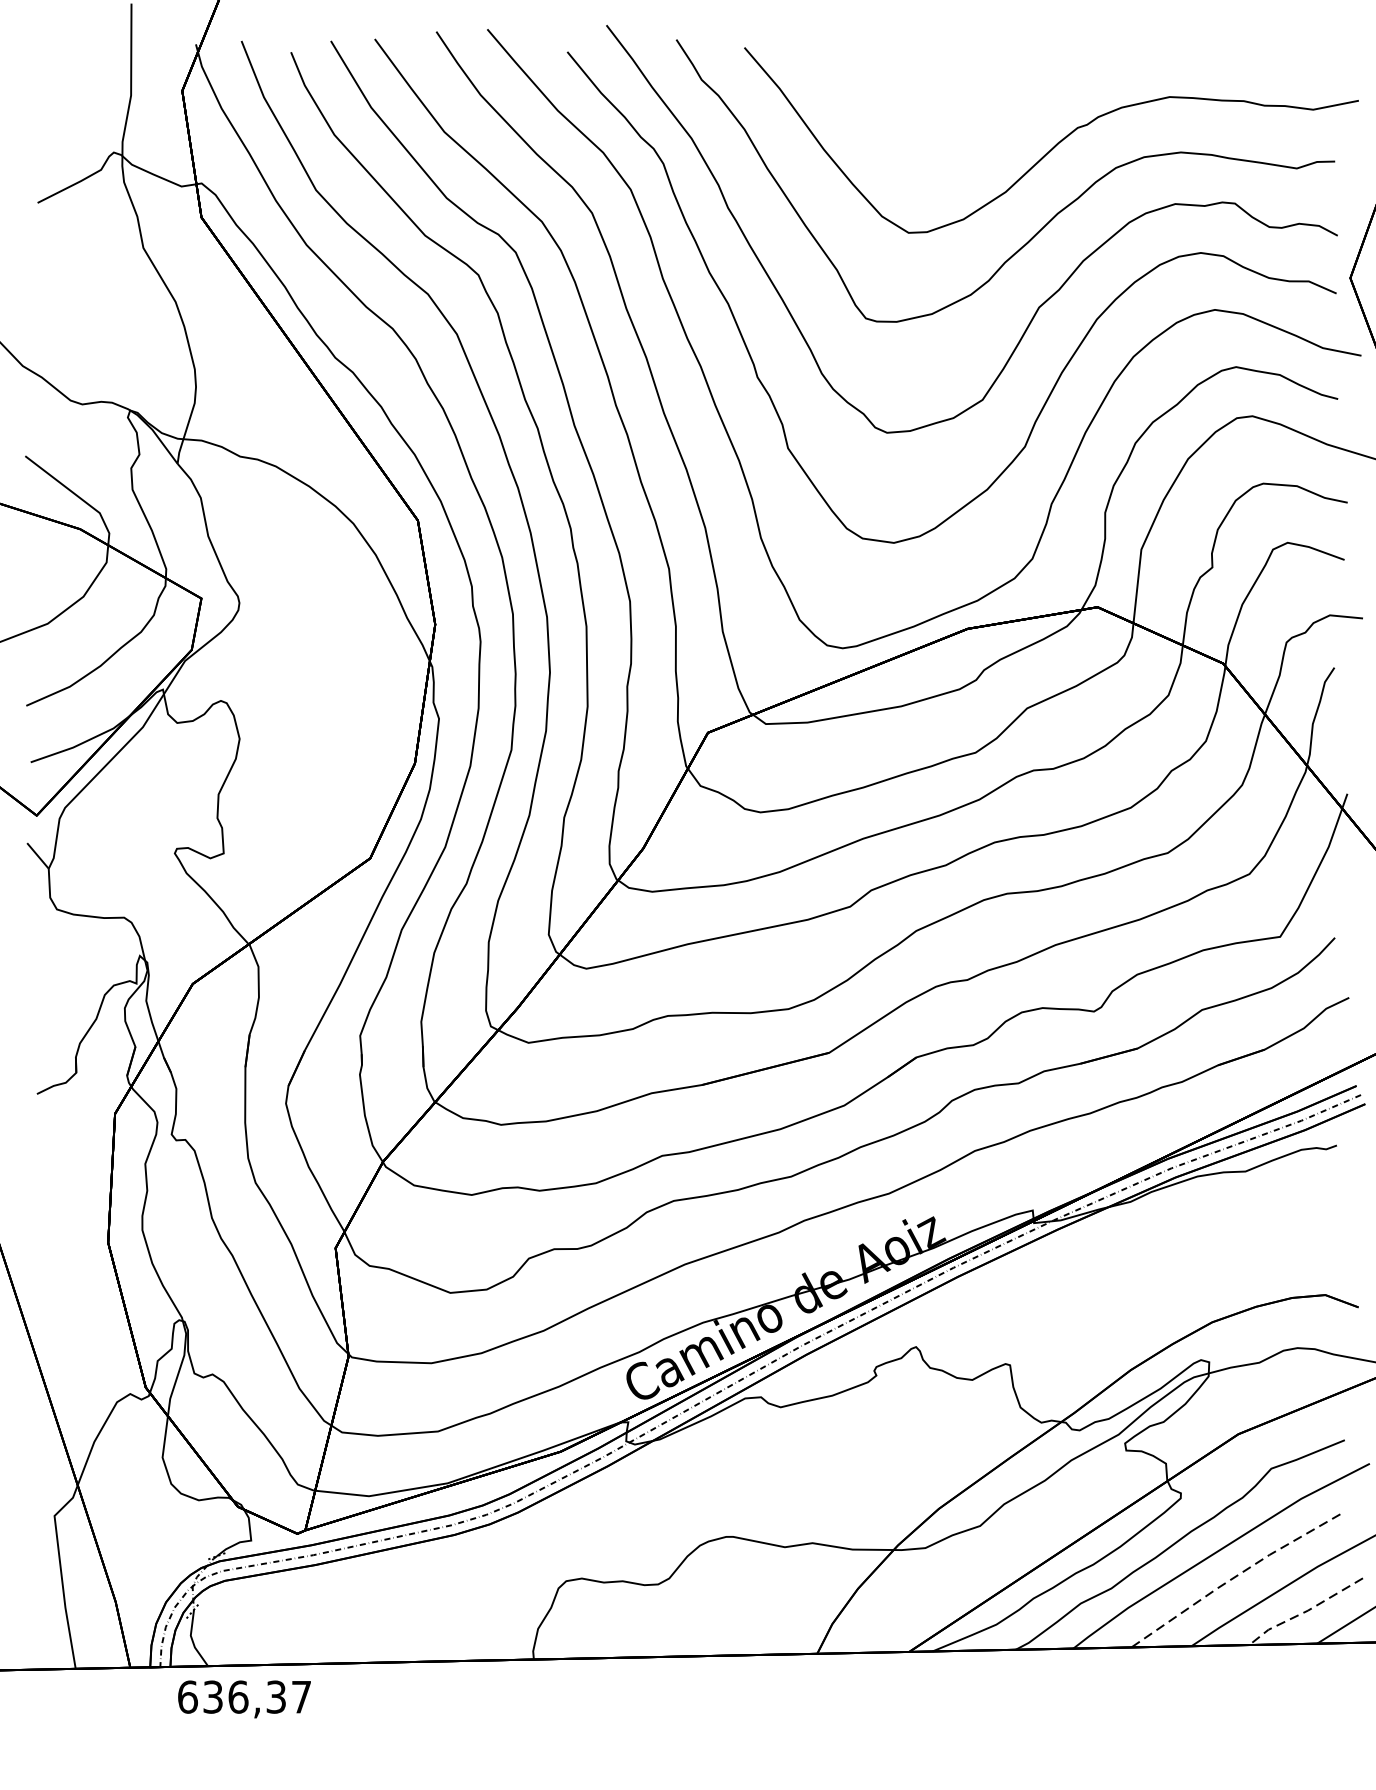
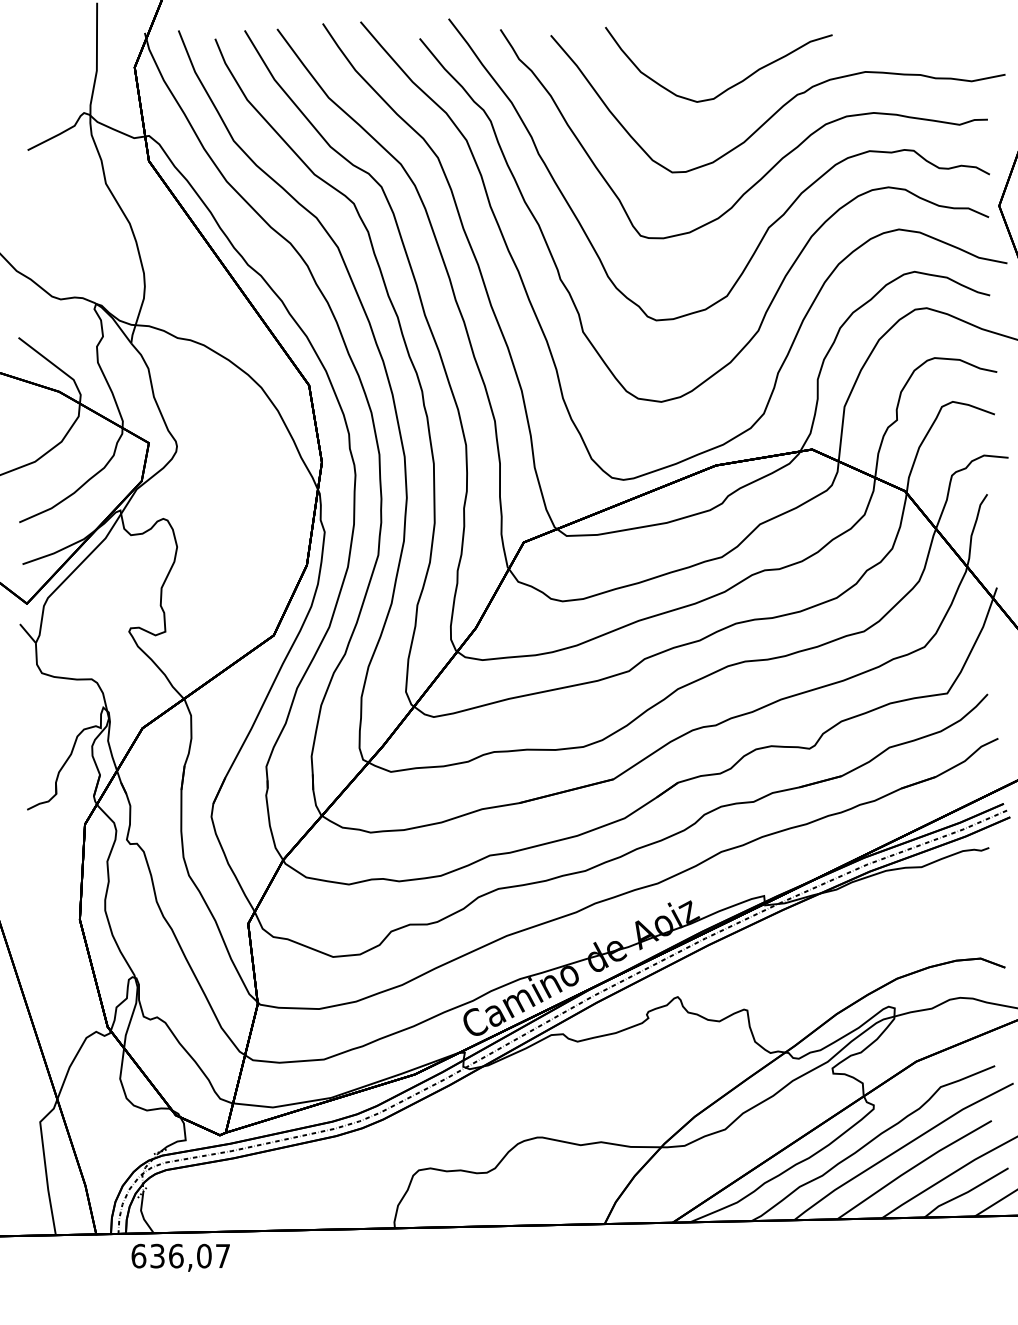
curve: (987, 116) -> (730, 86), added
line: (1233, 1578) -> (912, 1168), dashed -> solid
line: (1306, 1611) -> (966, 1192), dashed -> solid
text: (276, 1696) -> (204, 1255), 636,37 -> 636,07

